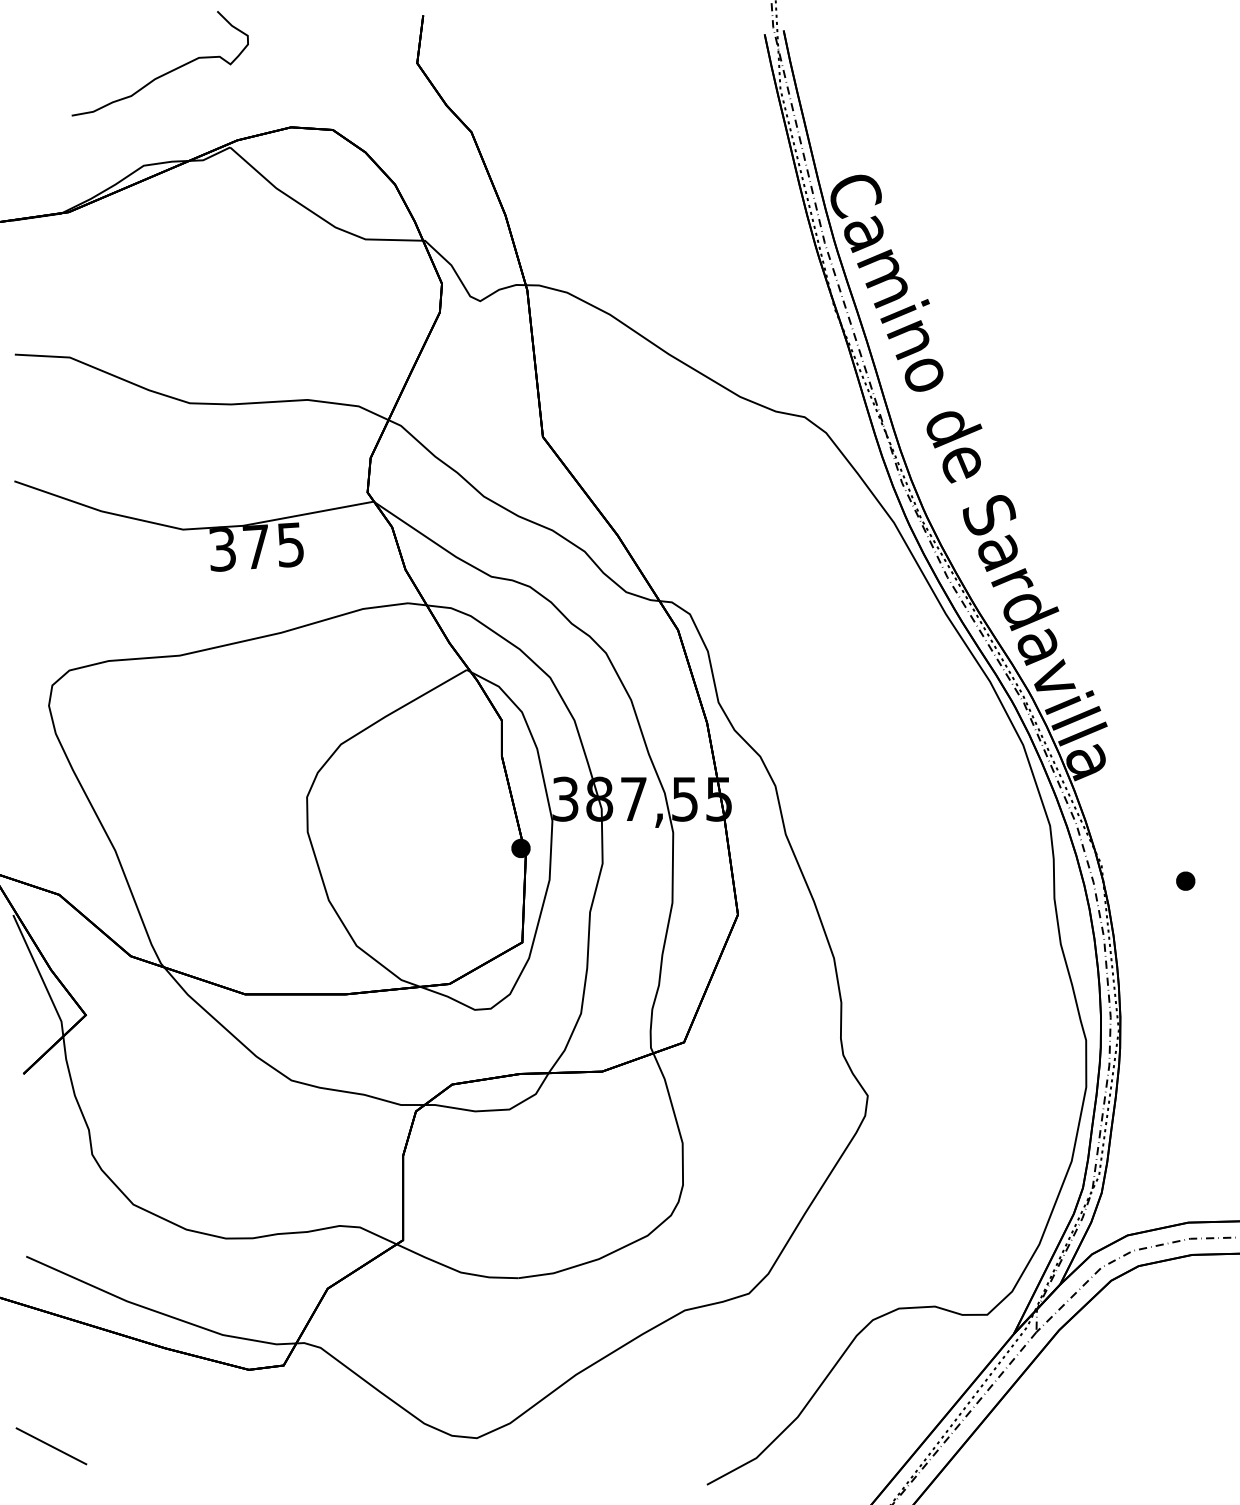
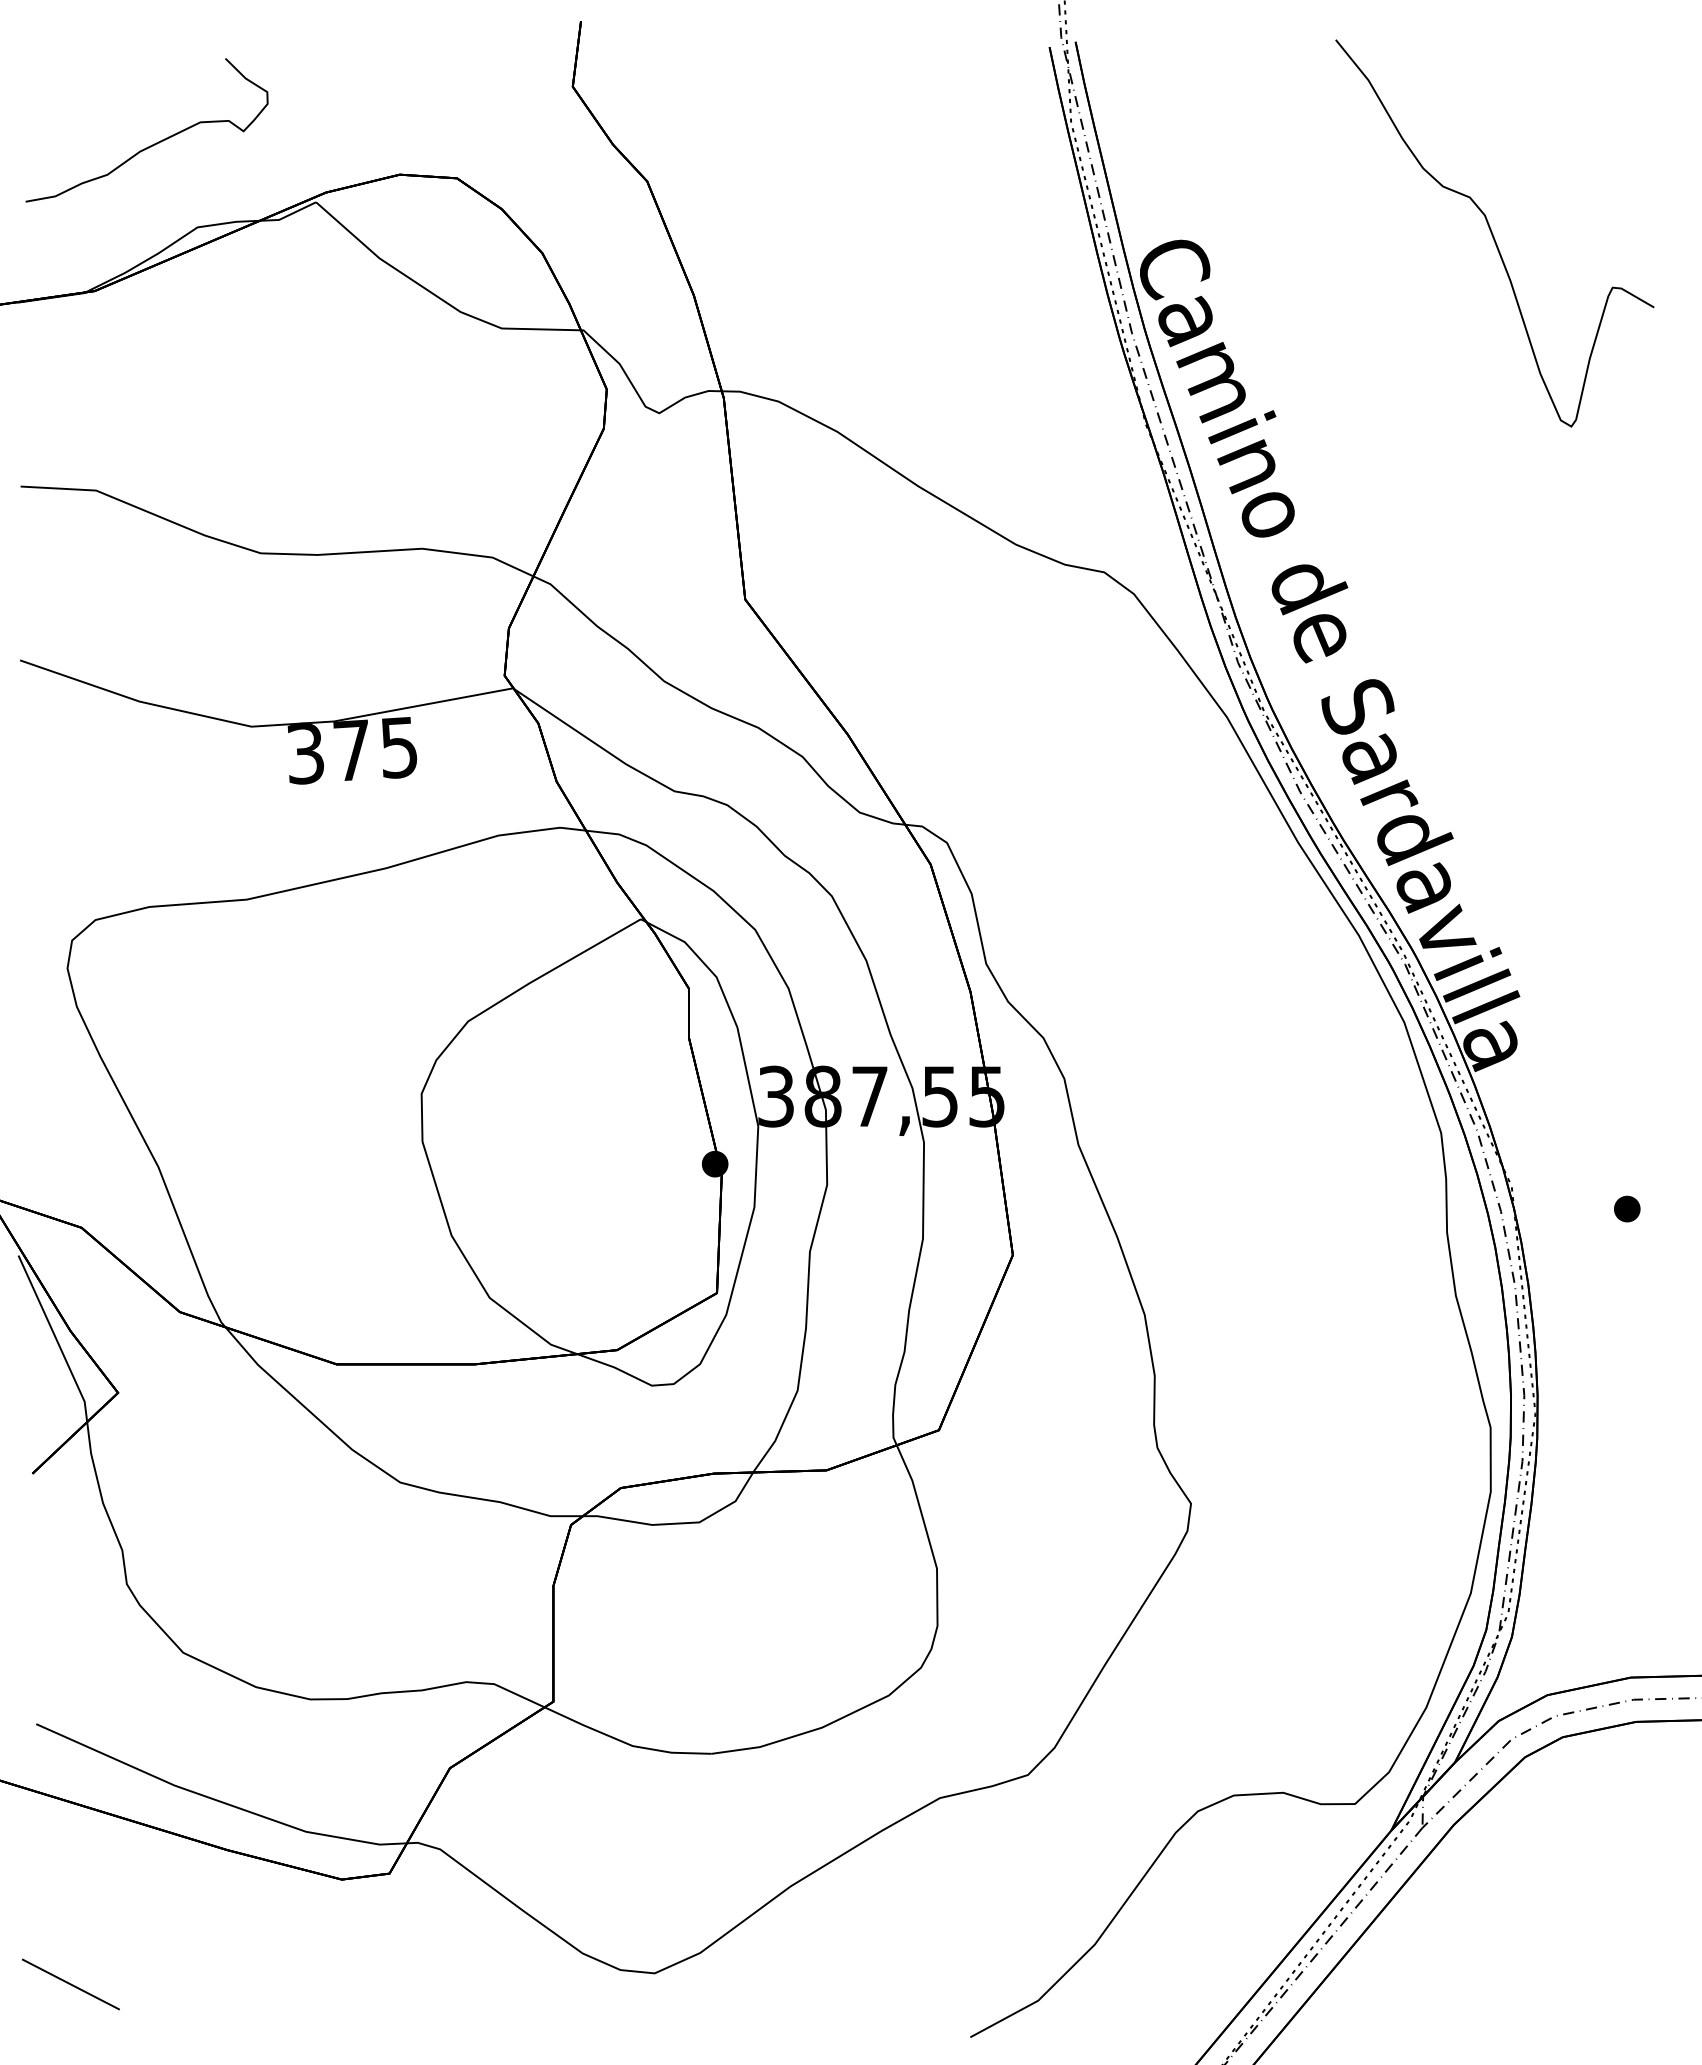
curve: (164, 73) -> (152, 144), moved
curve: (1088, 170) -> (1493, 234), added

